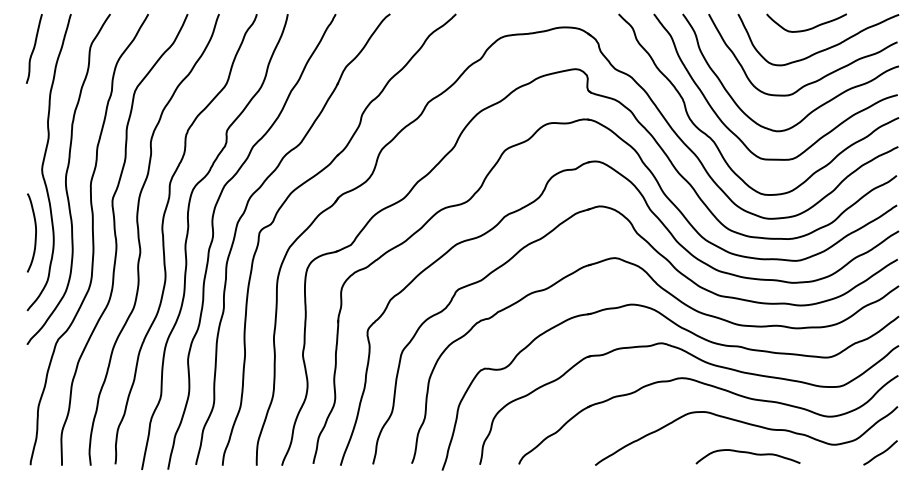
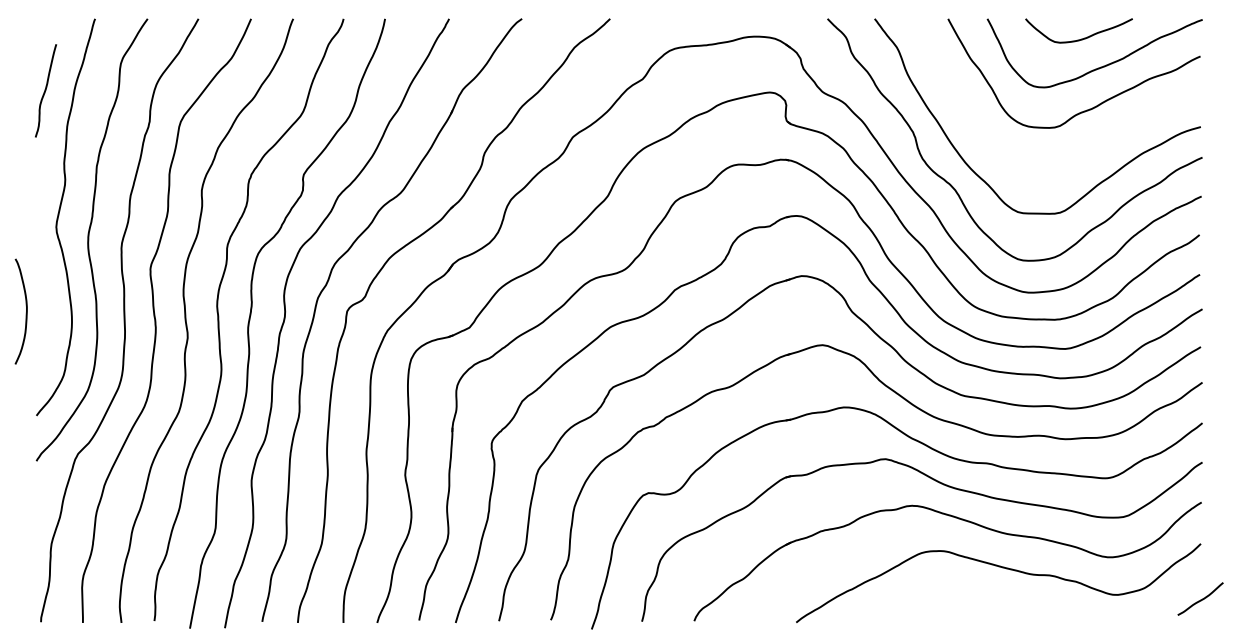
curve: (33, 48) -> (44, 90), moved
curve: (813, 109) -> (1088, 146), removed
curve: (35, 232) -> (26, 310), moved
curve: (881, 452) -> (1201, 598), moved
curve: (747, 453) -> (999, 606), removed

